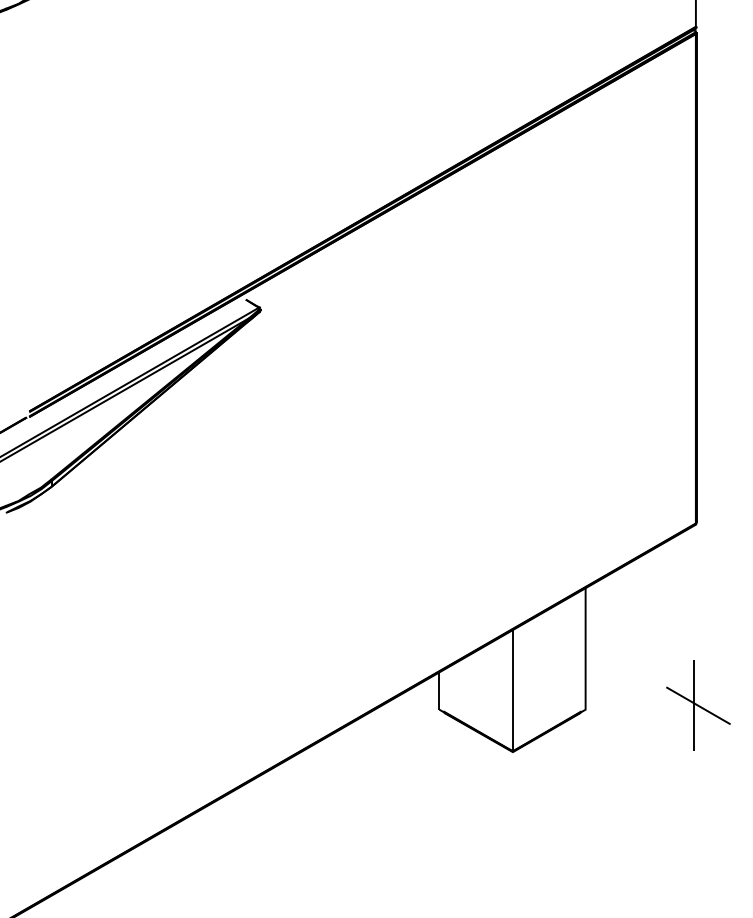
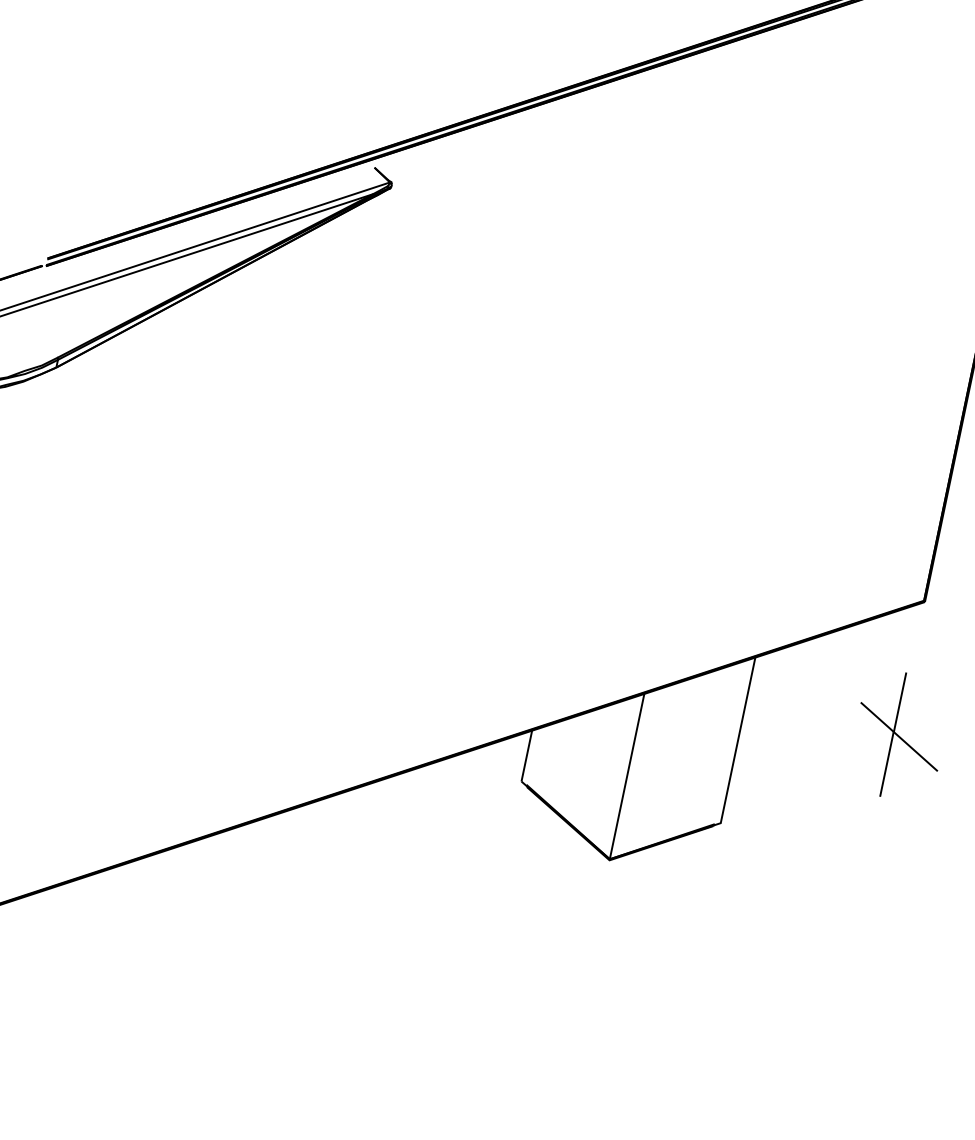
part: (698, 705) -> (899, 736), moved

